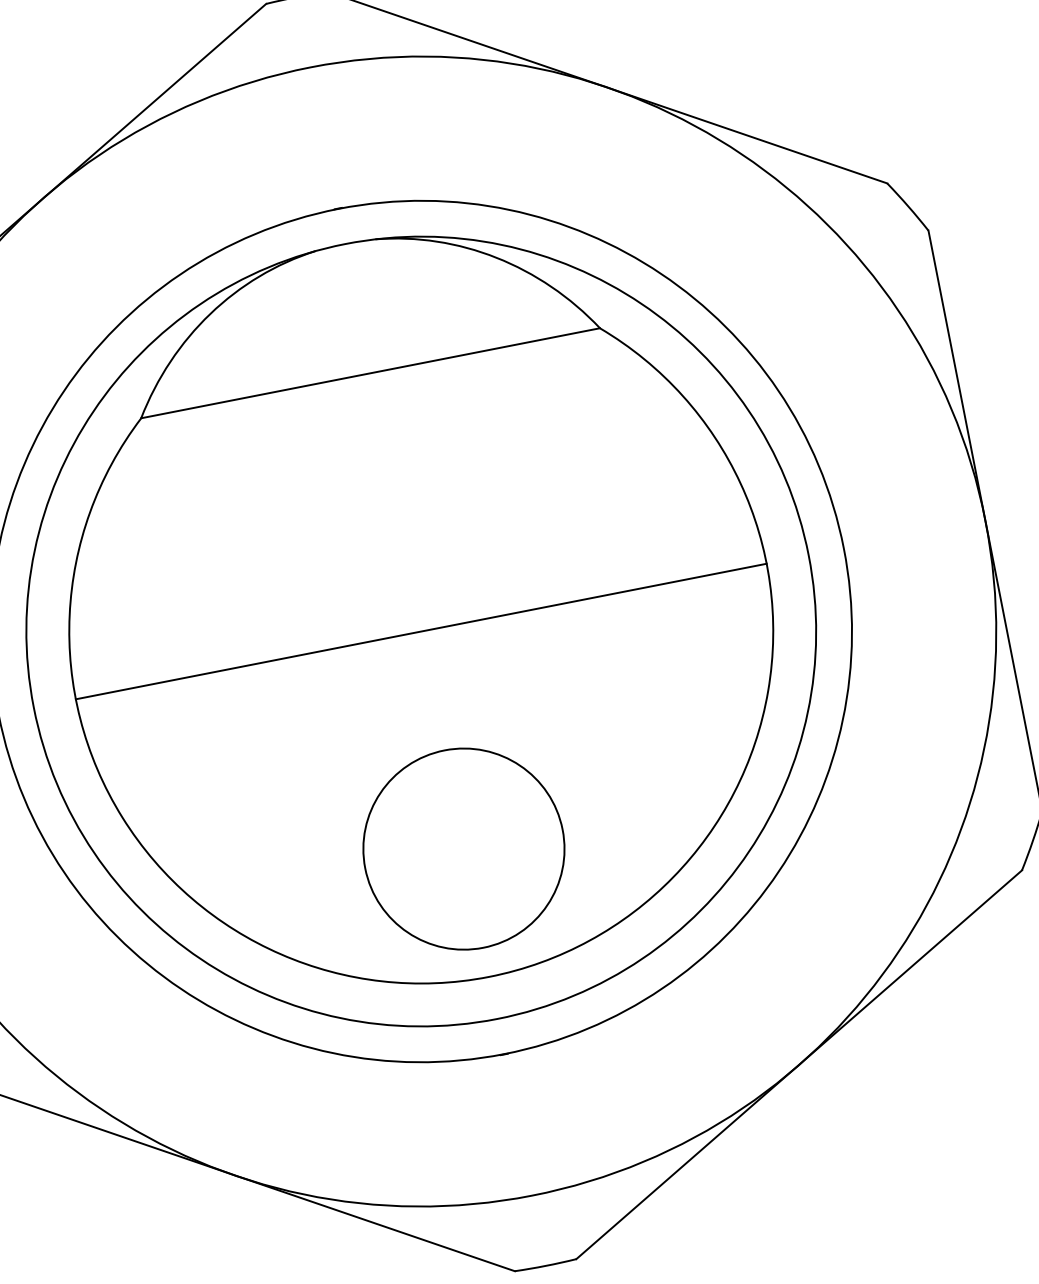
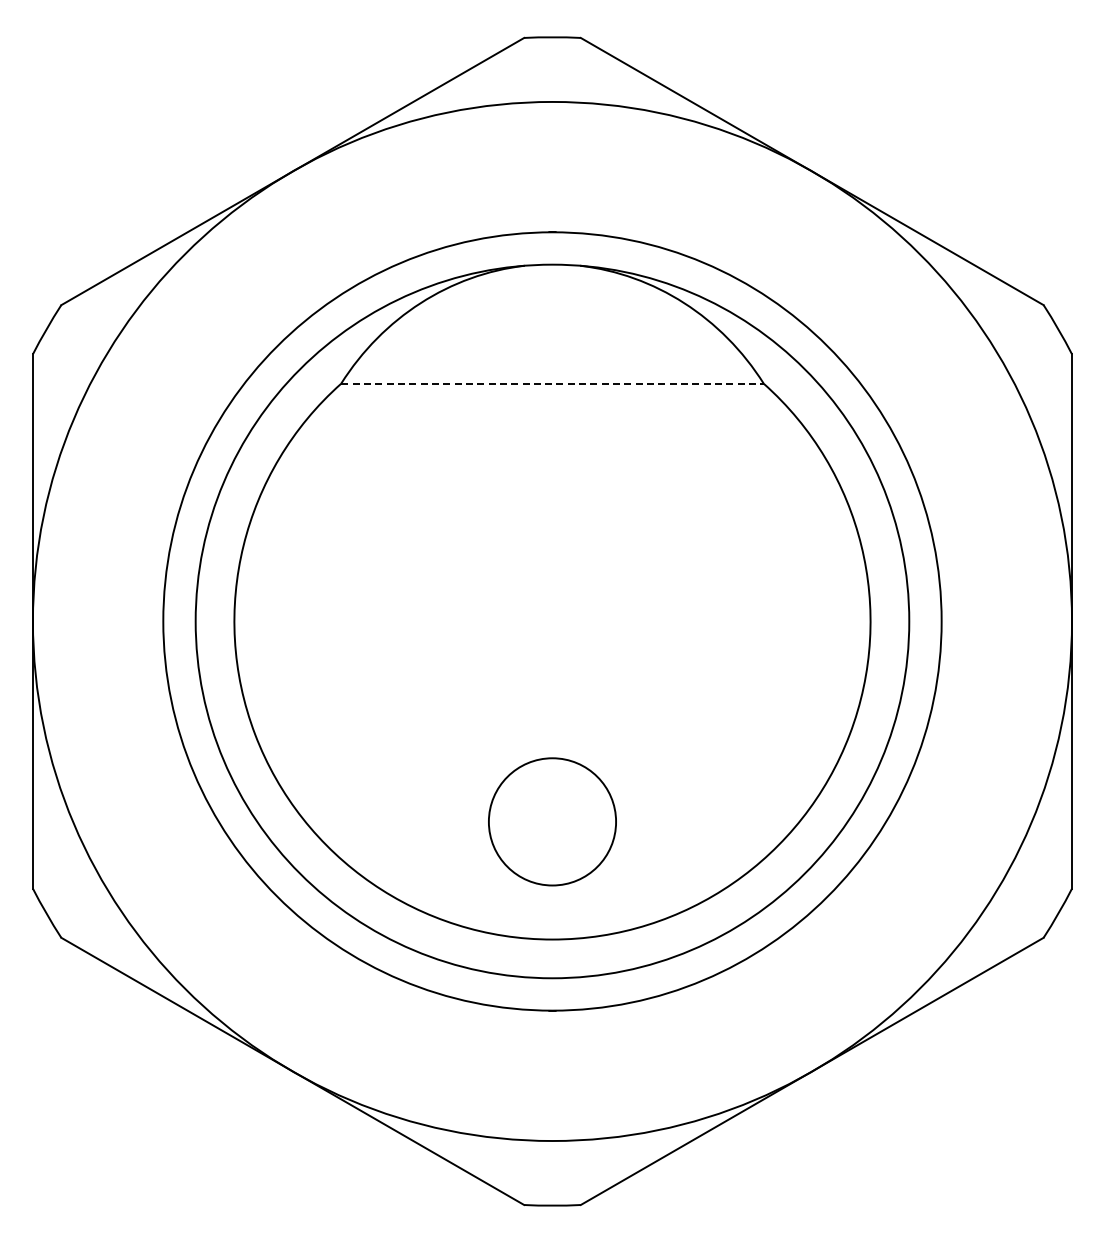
line: (371, 372) -> (553, 383), solid -> dashed
line: (421, 631) -> (552, 621), removed
circle: (463, 848) -> (552, 821), size x0.7

